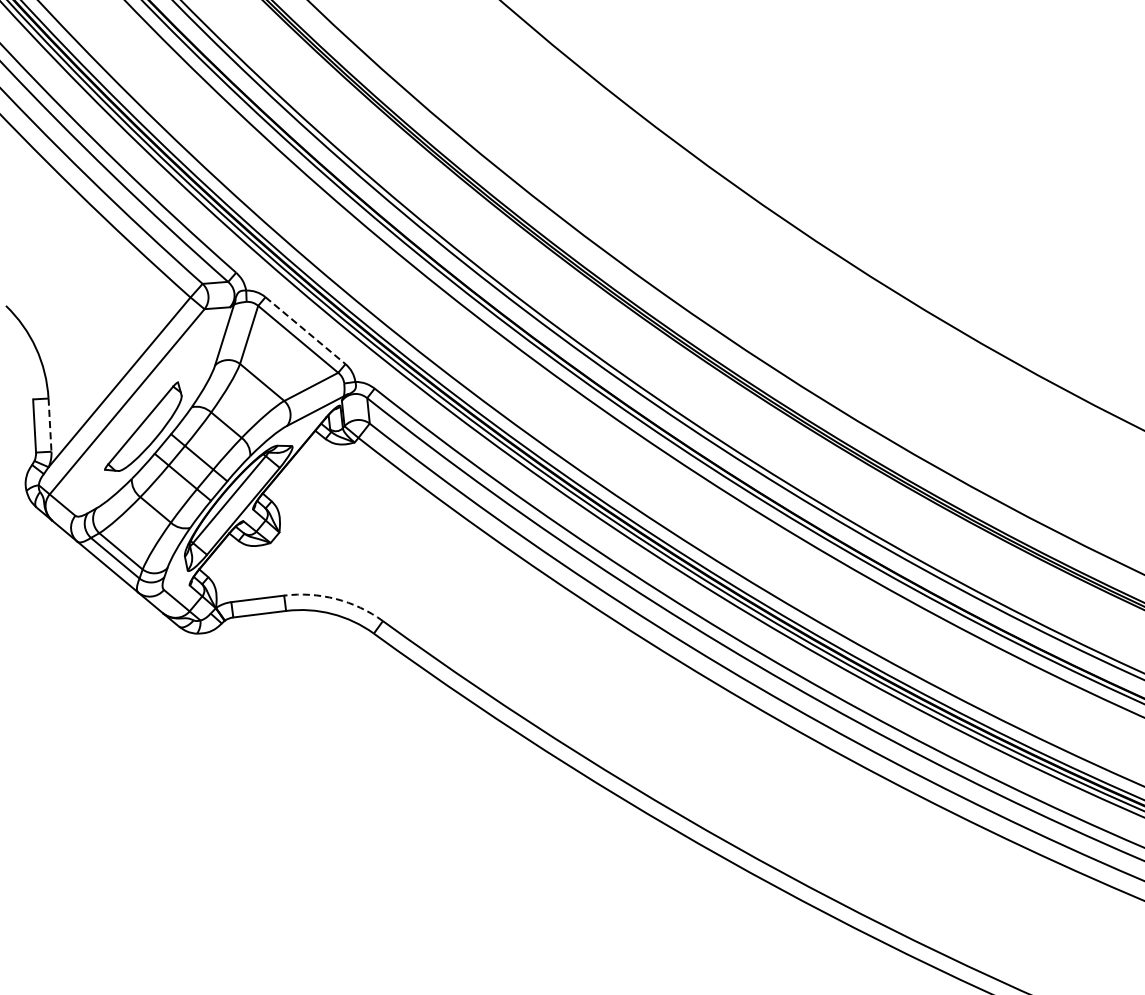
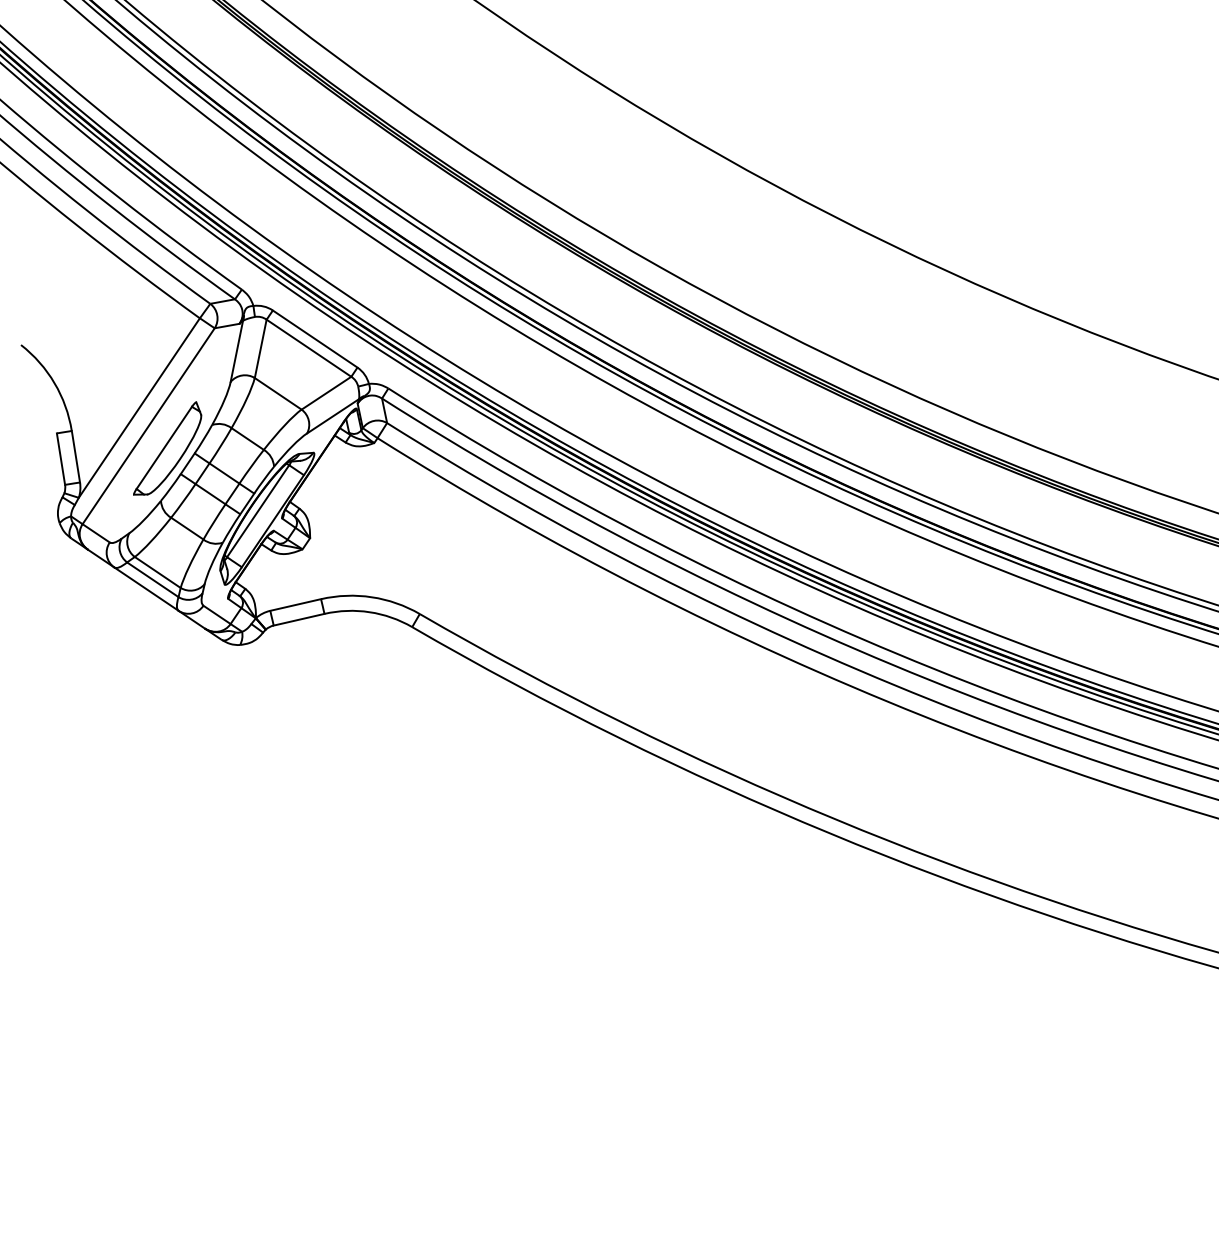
line: (305, 331) -> (315, 339), dashed -> solid
line: (50, 425) -> (76, 457), dashed -> solid
arc: (335, 599) -> (371, 597), dashed -> solid

